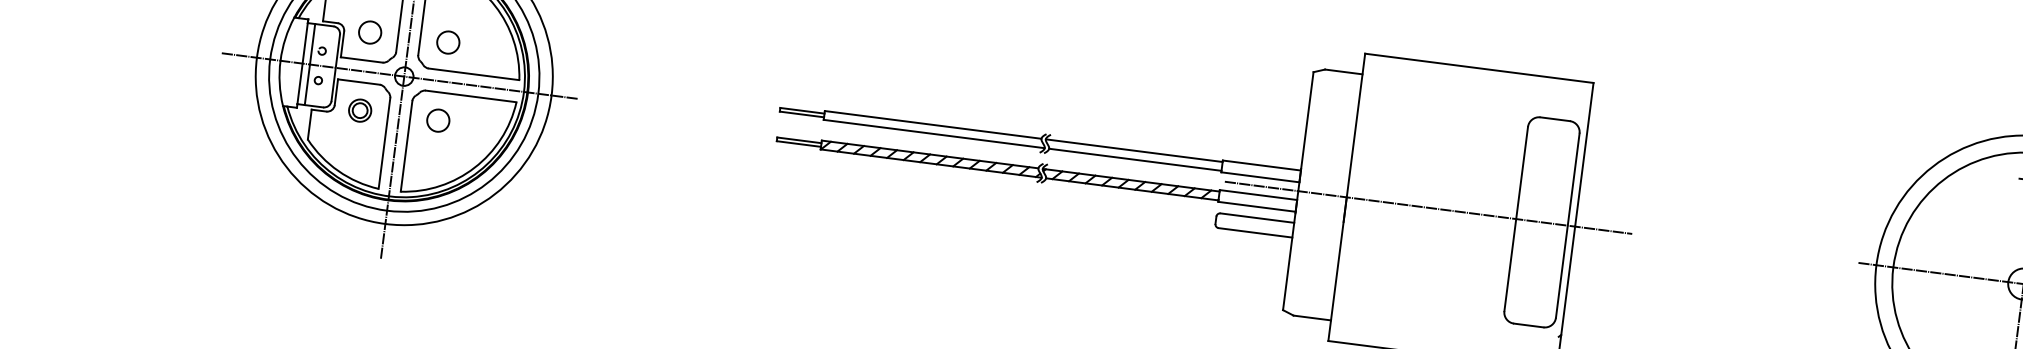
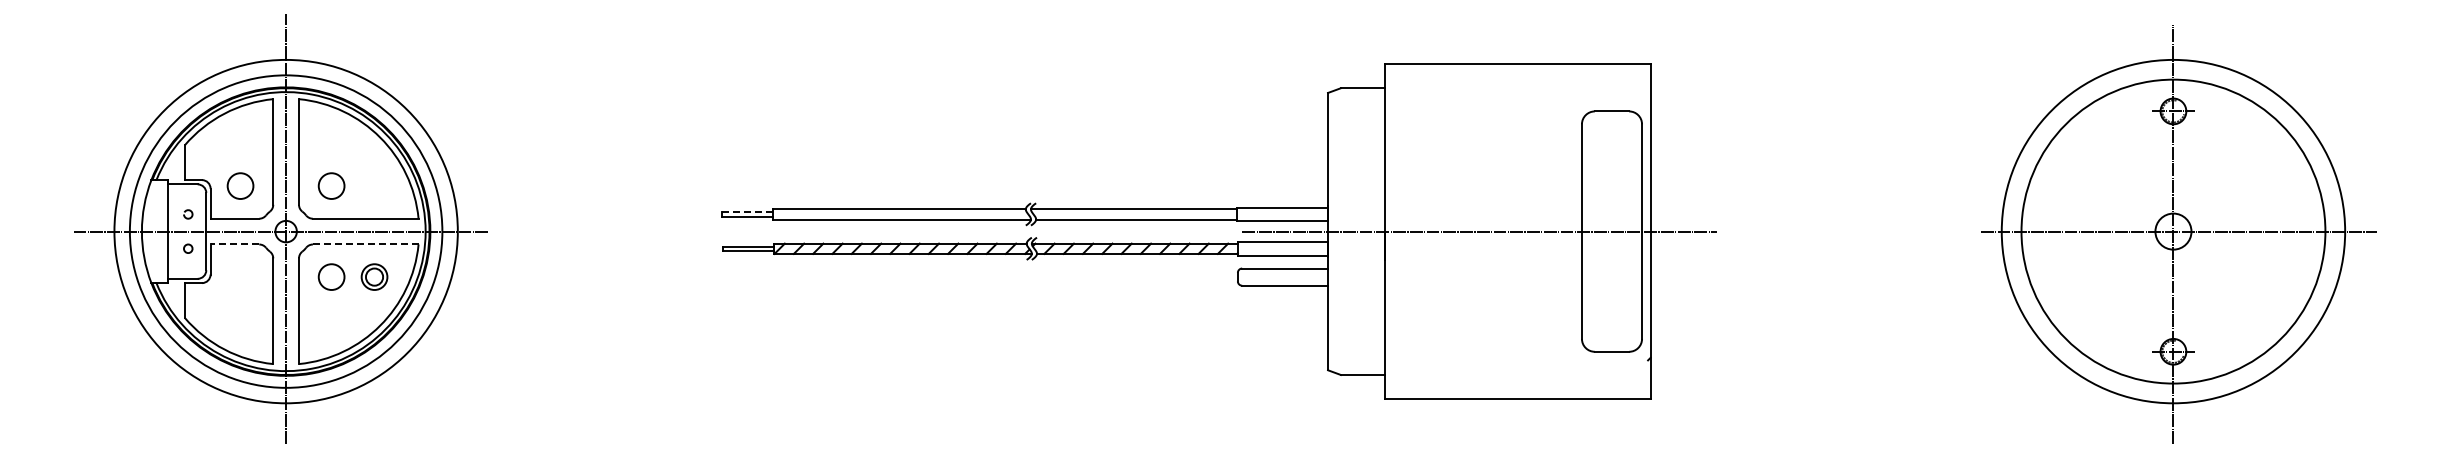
line: (310, 64) -> (176, 231), removed
line: (358, 82) -> (234, 244), solid -> dashed
line: (470, 96) -> (365, 244), solid -> dashed
part: (360, 110) -> (374, 276), moved
line: (802, 110) -> (747, 212), solid -> dashed

